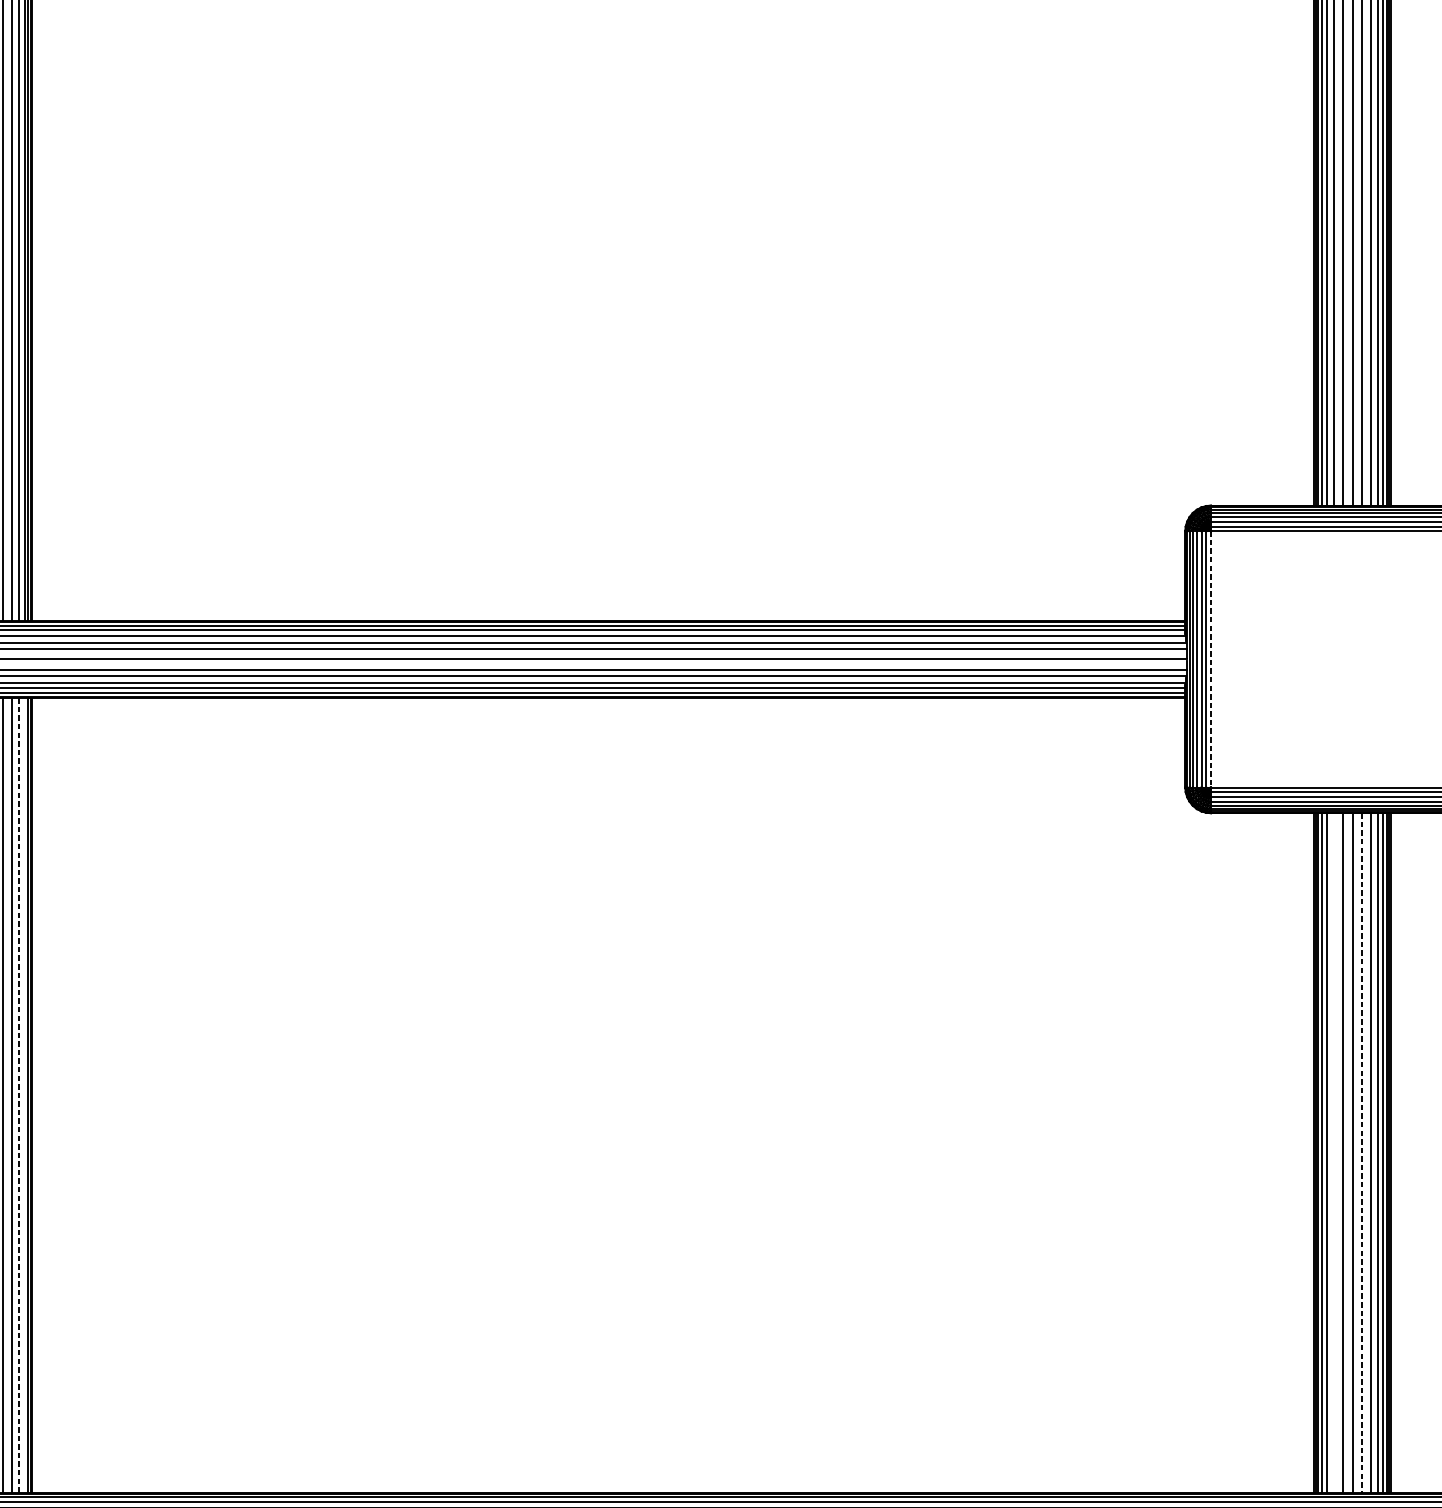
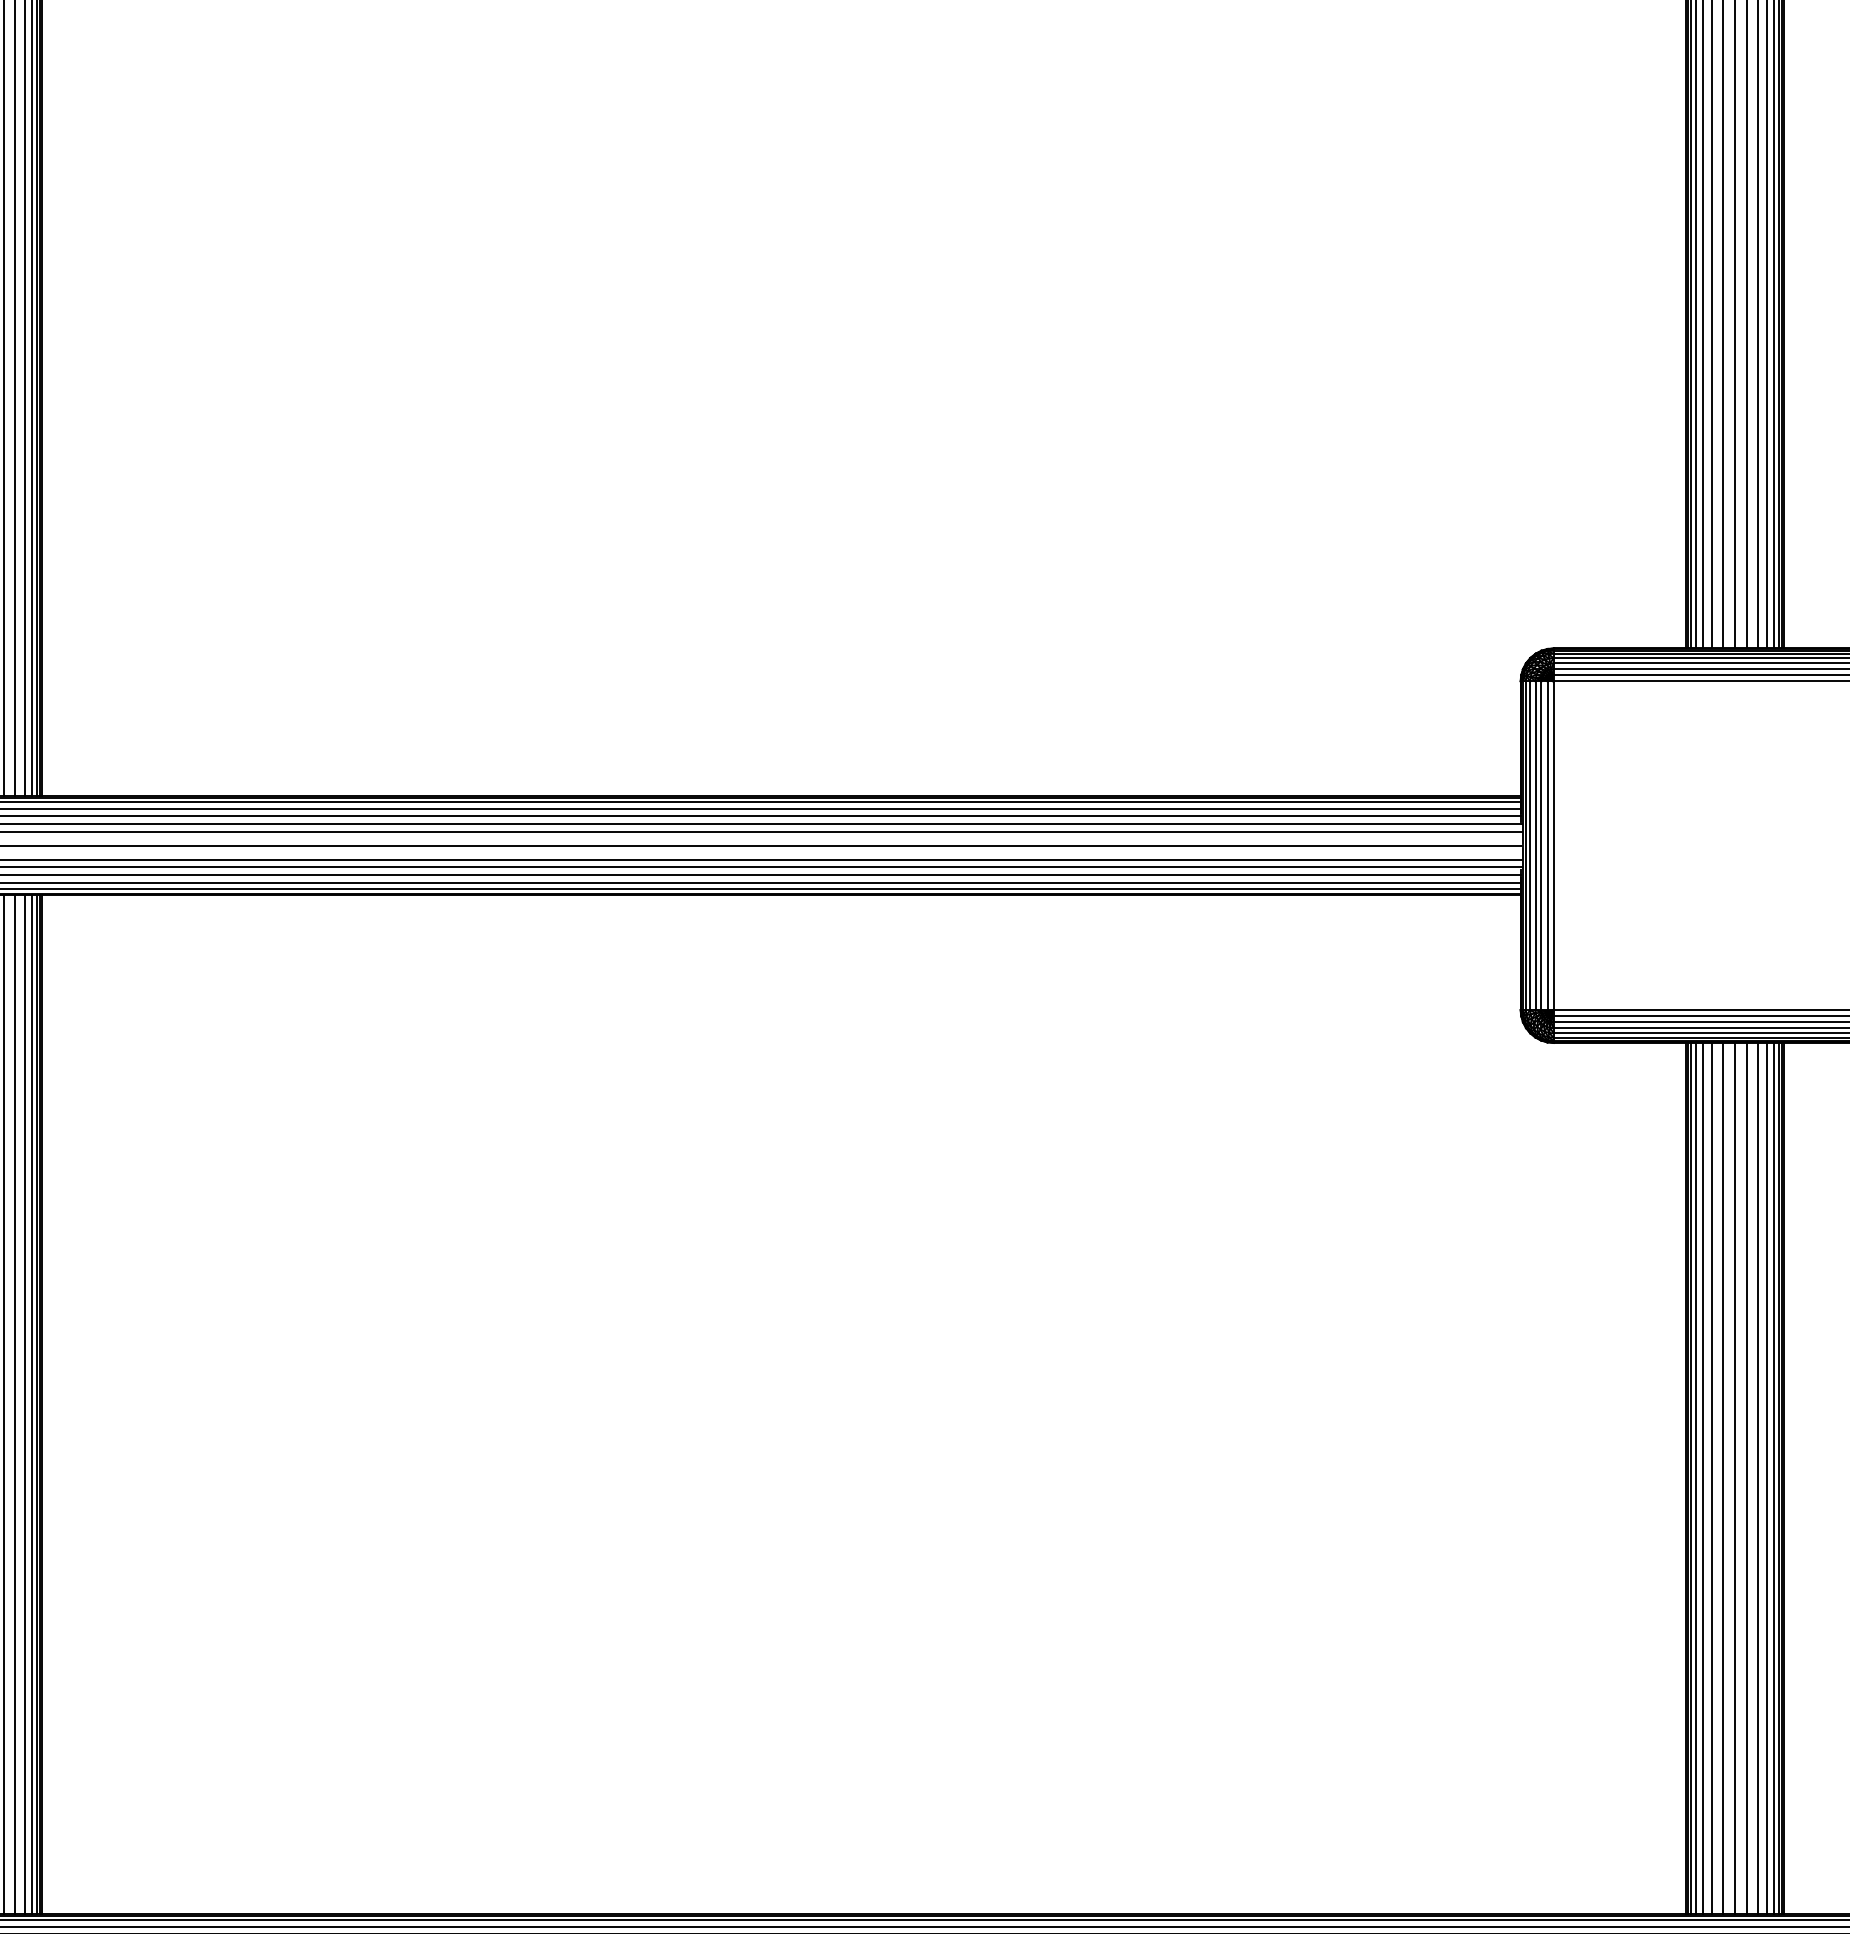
line: (1210, 660) -> (1553, 846), dashed -> solid
line: (18, 1095) -> (24, 1404), dashed -> solid
line: (24, 1095) -> (31, 1404), added
line: (1334, 1152) -> (1711, 1478), added
line: (1362, 1152) -> (1747, 1478), dashed -> solid

